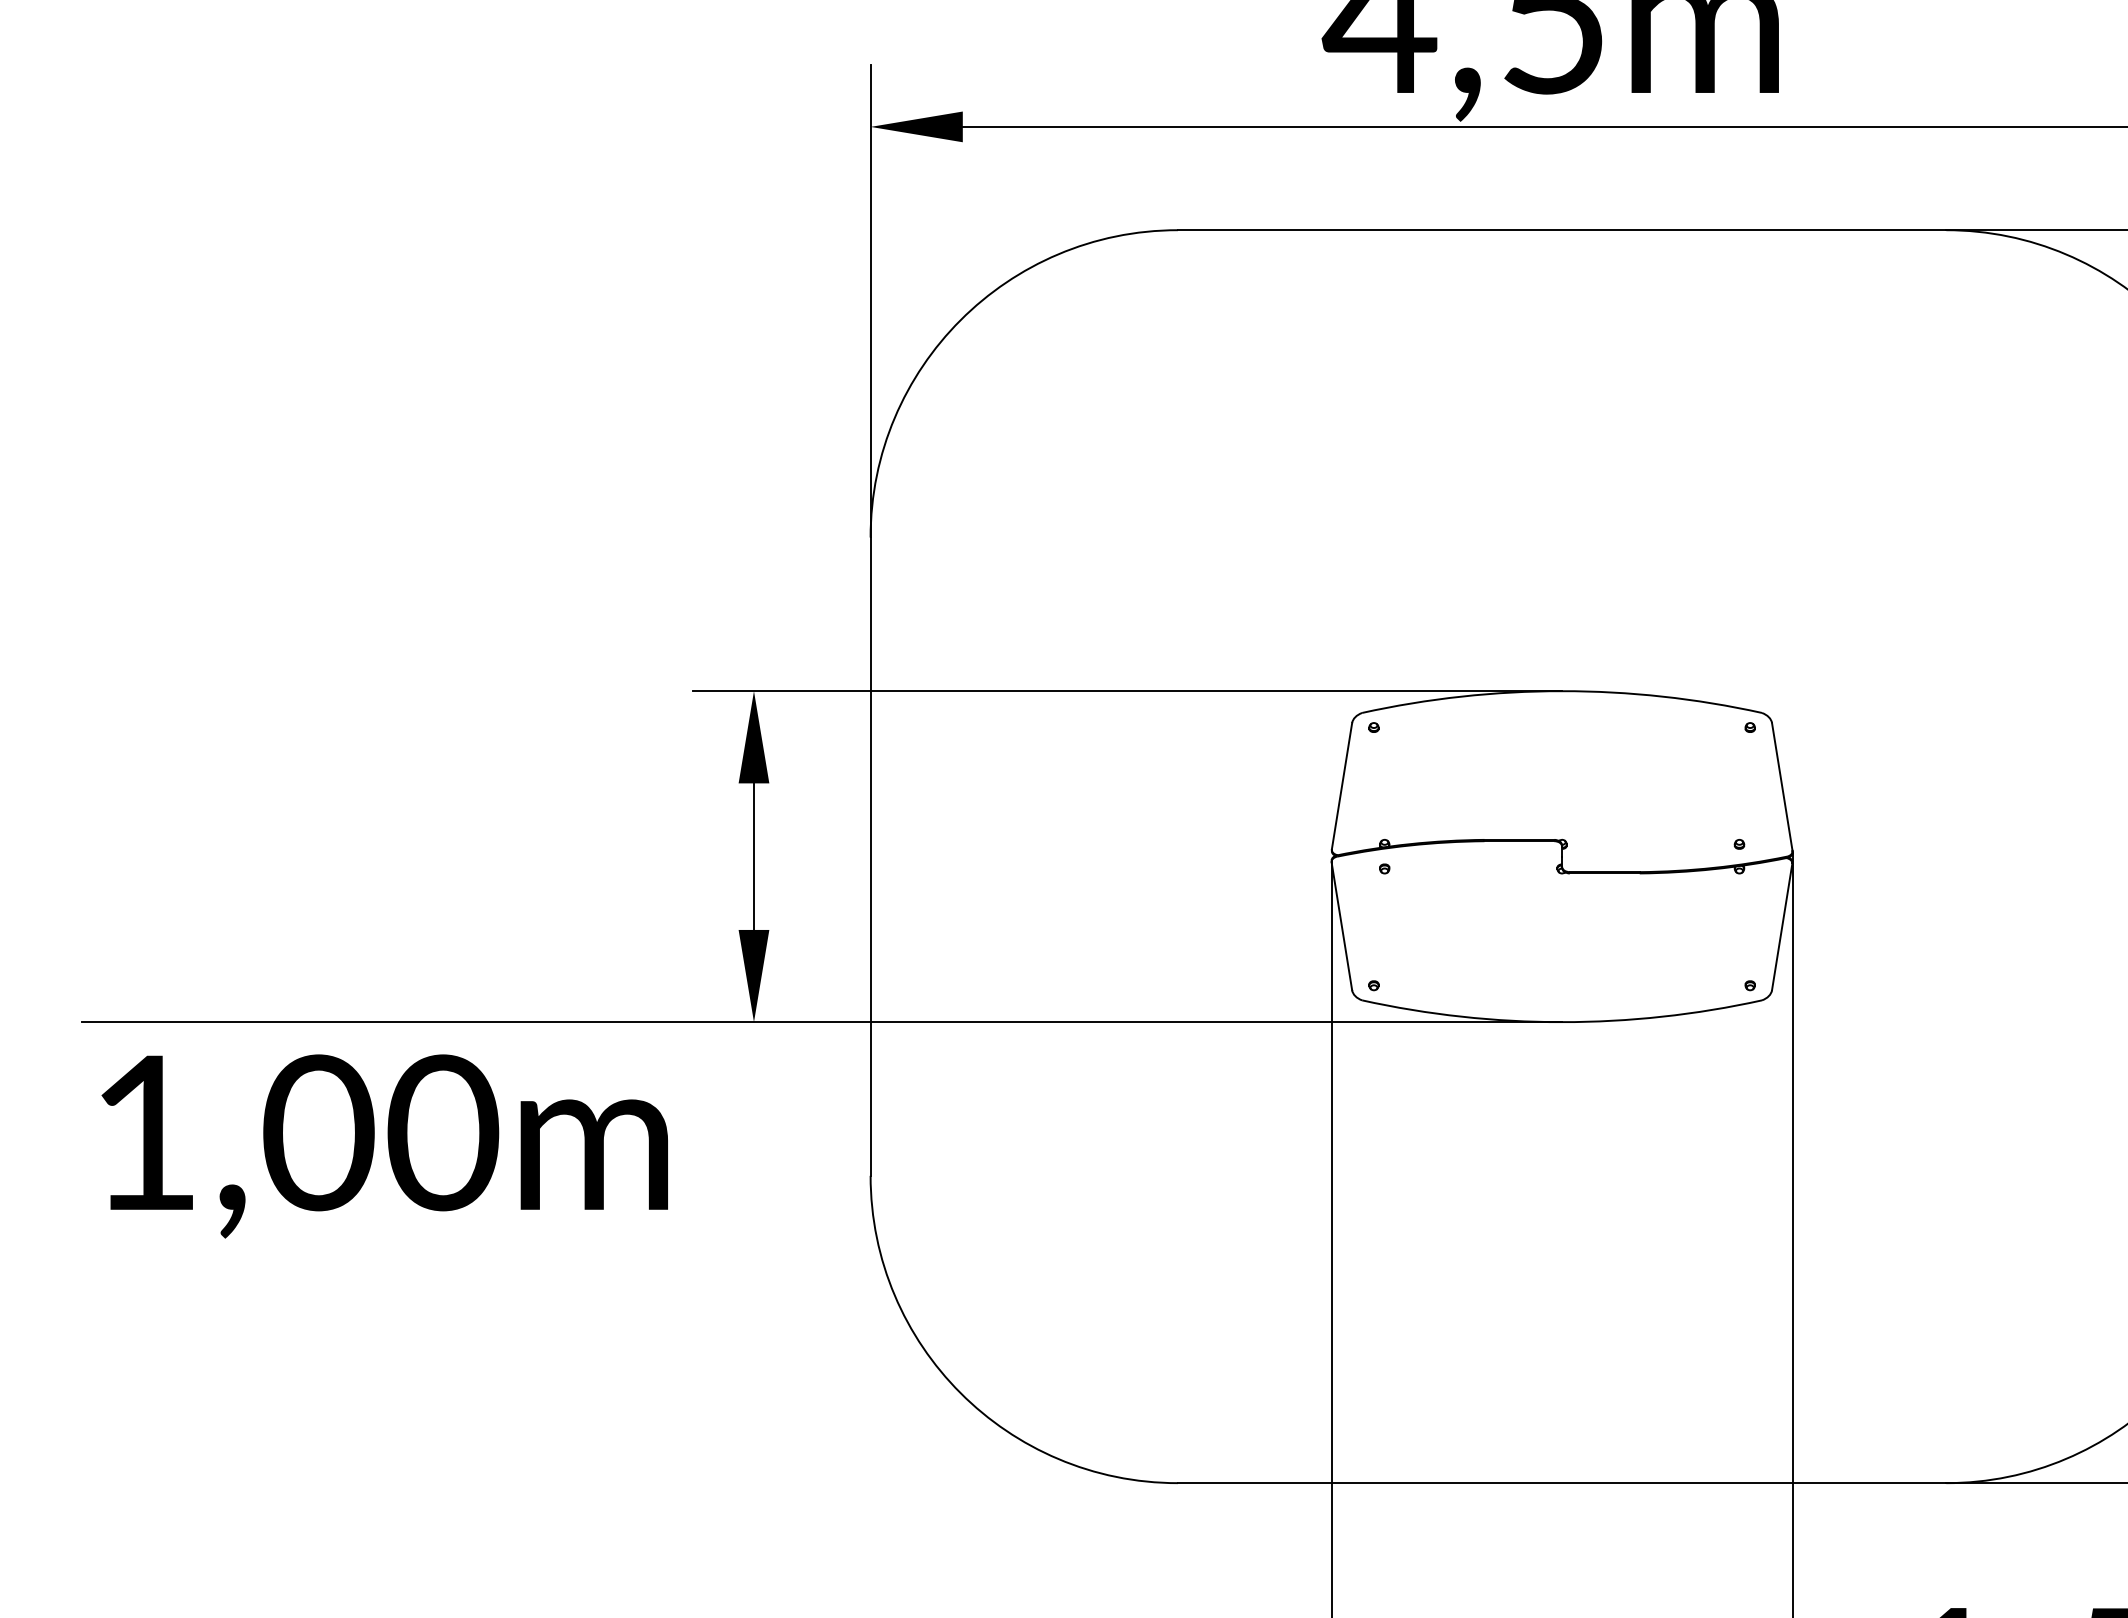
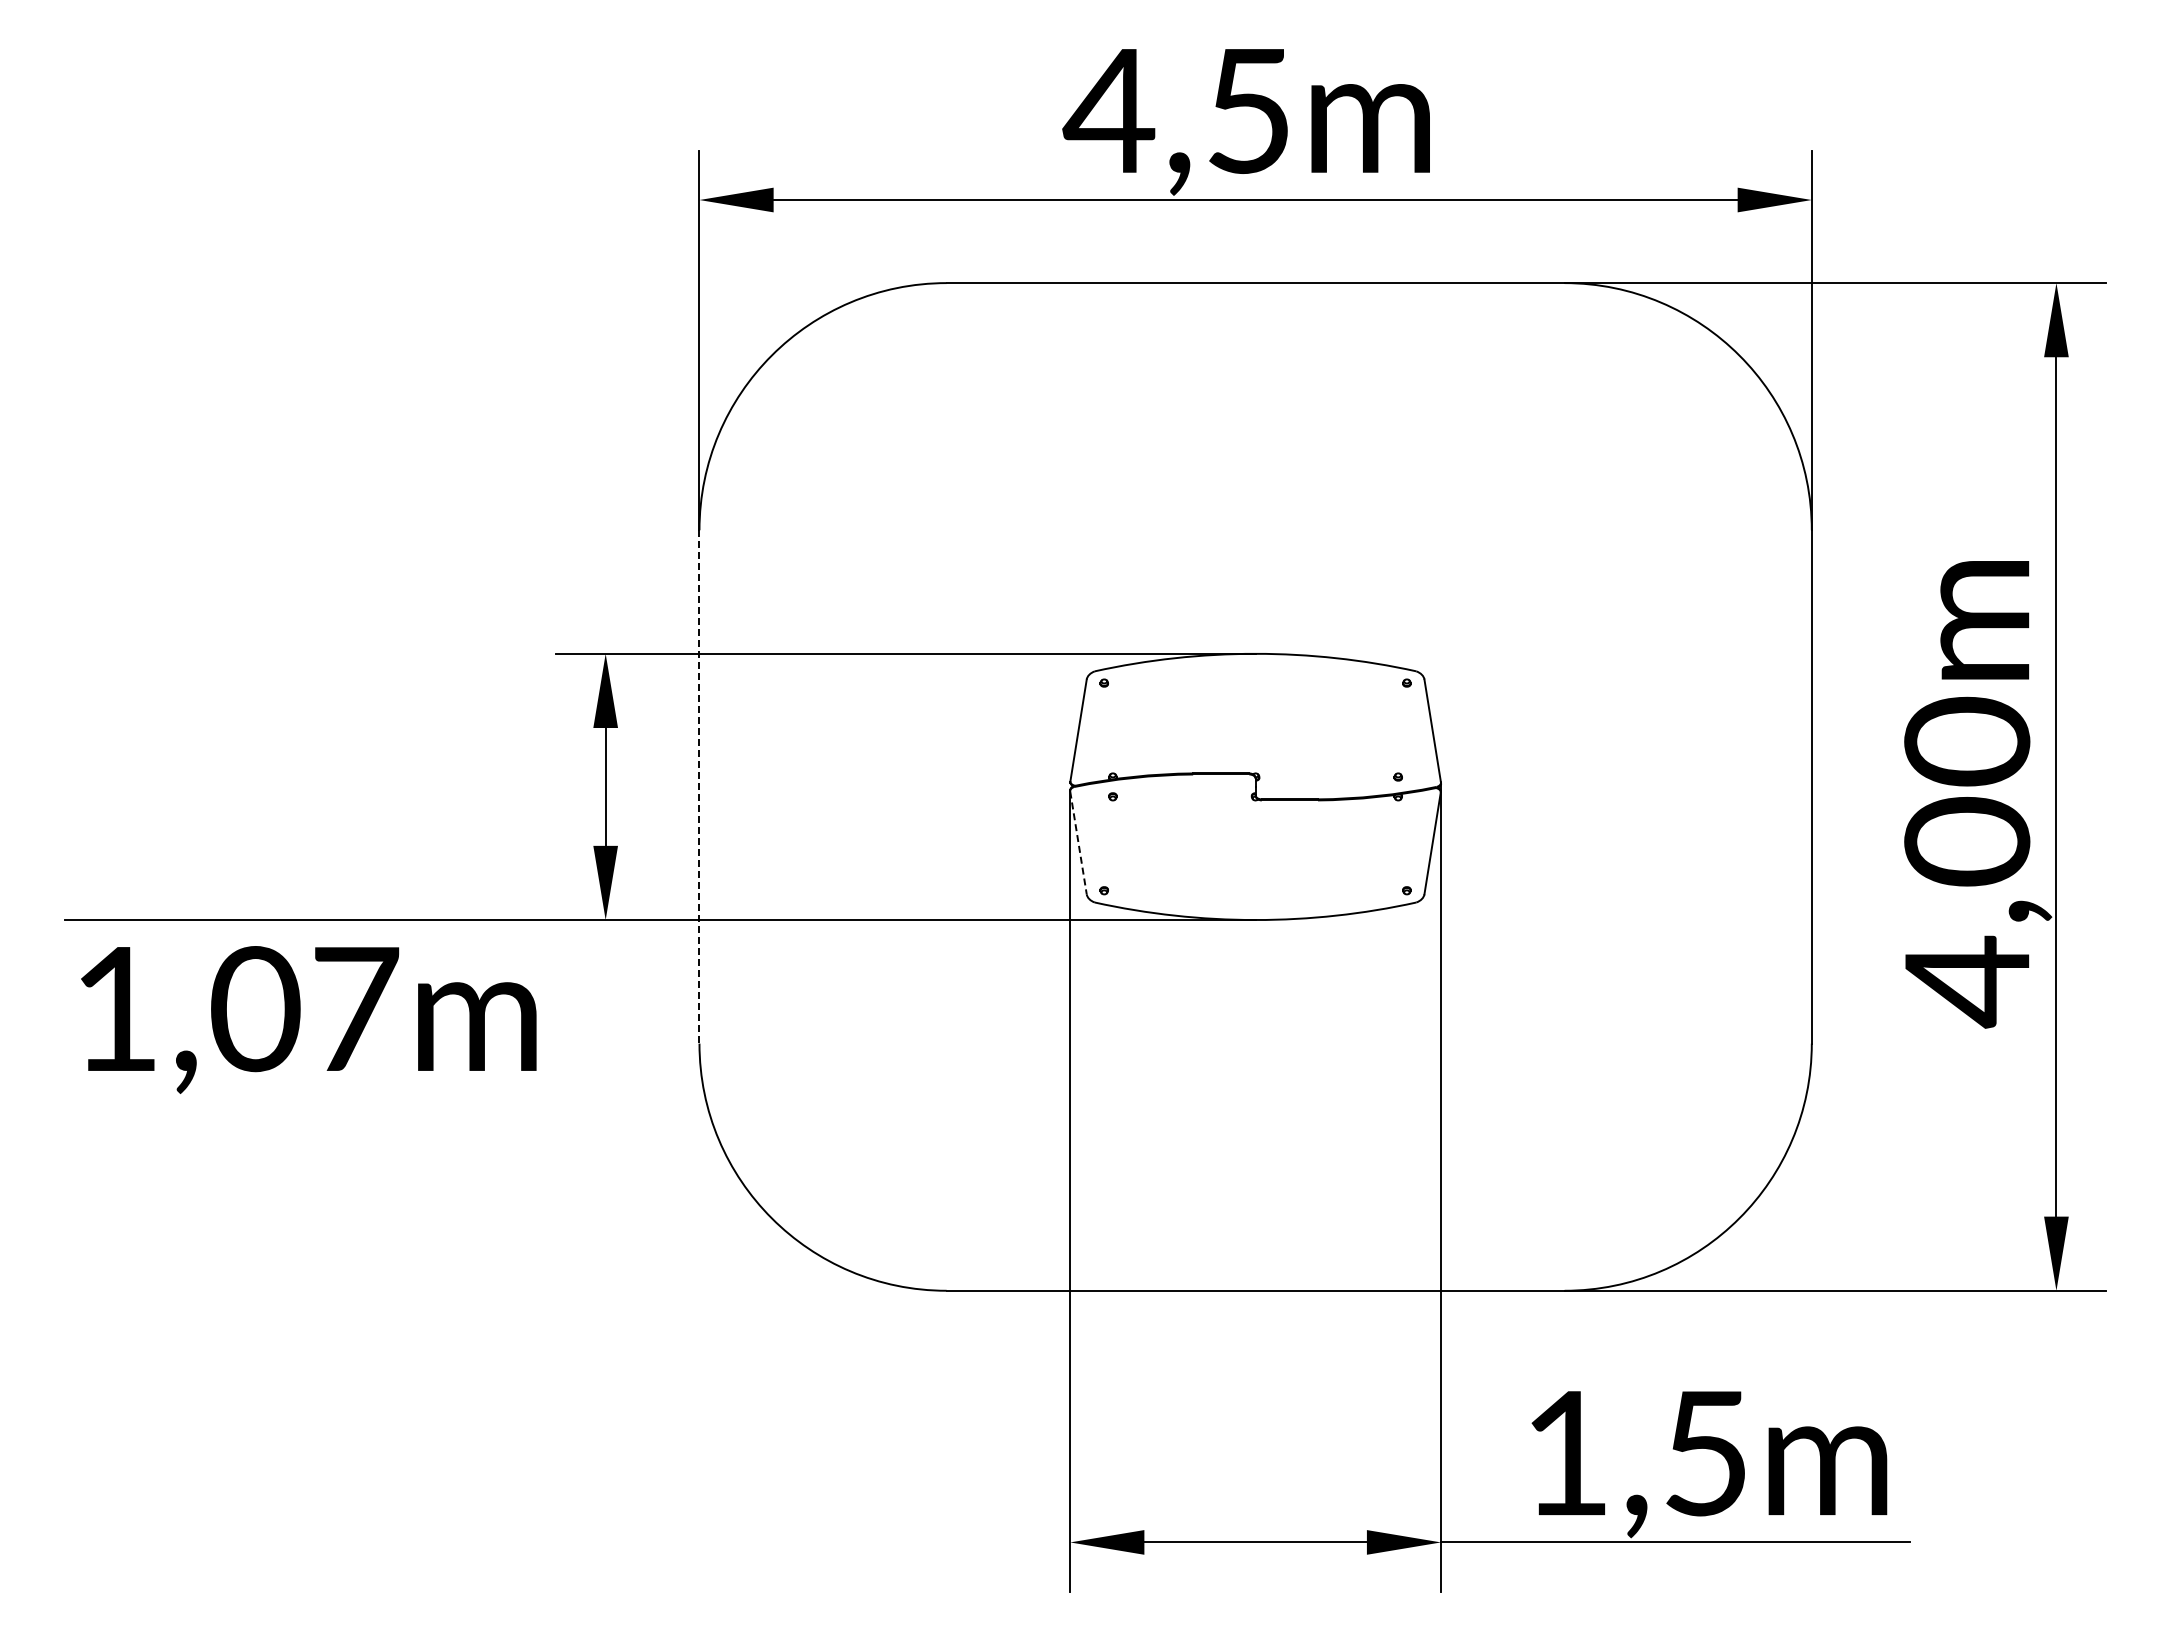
line: (870, 856) -> (699, 786), solid -> dashed
line: (1341, 926) -> (1078, 843), solid -> dashed
text: (442, 1133) -> (355, 1009), 1,00m -> 1,07m

